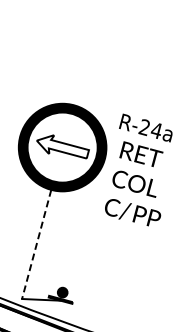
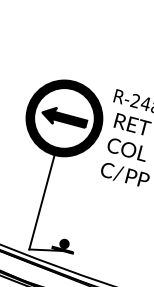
fill: (63, 146) -> (65, 117), added
line: (36, 244) -> (41, 202), dashed -> solid

